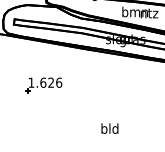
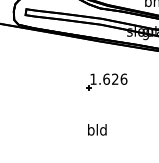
part: (43, 85) -> (106, 82), moved
text: (109, 128) -> (96, 129), moved

